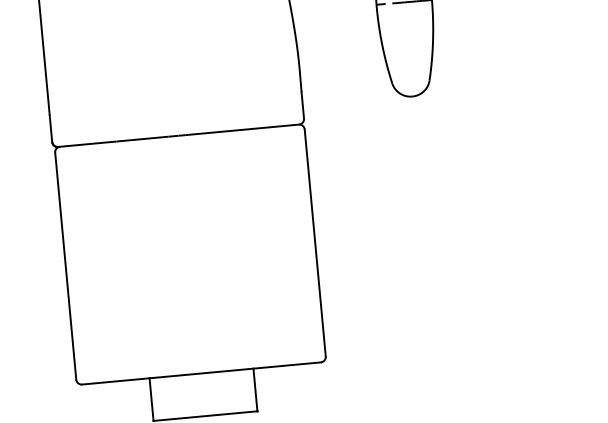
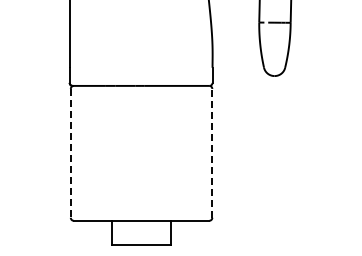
line: (315, 241) -> (212, 152), solid -> dashed
line: (65, 266) -> (70, 153), solid -> dashed

